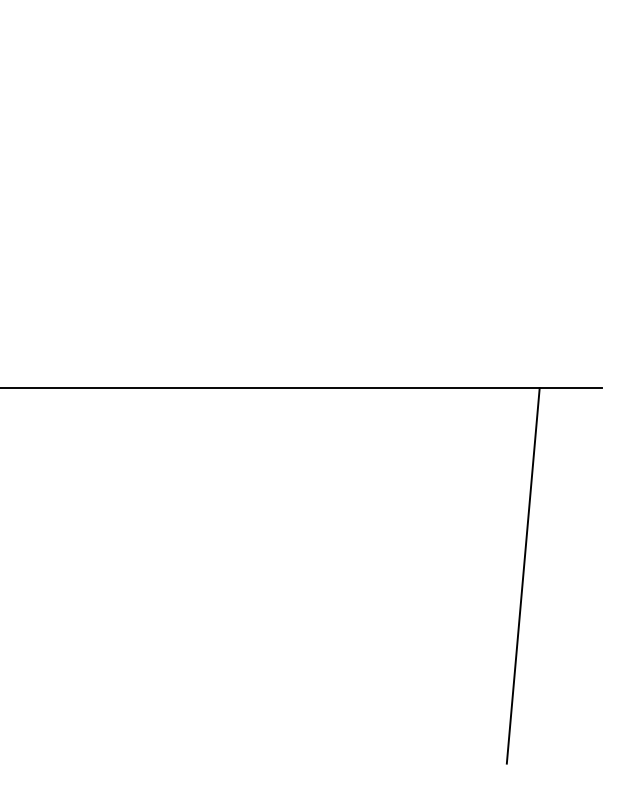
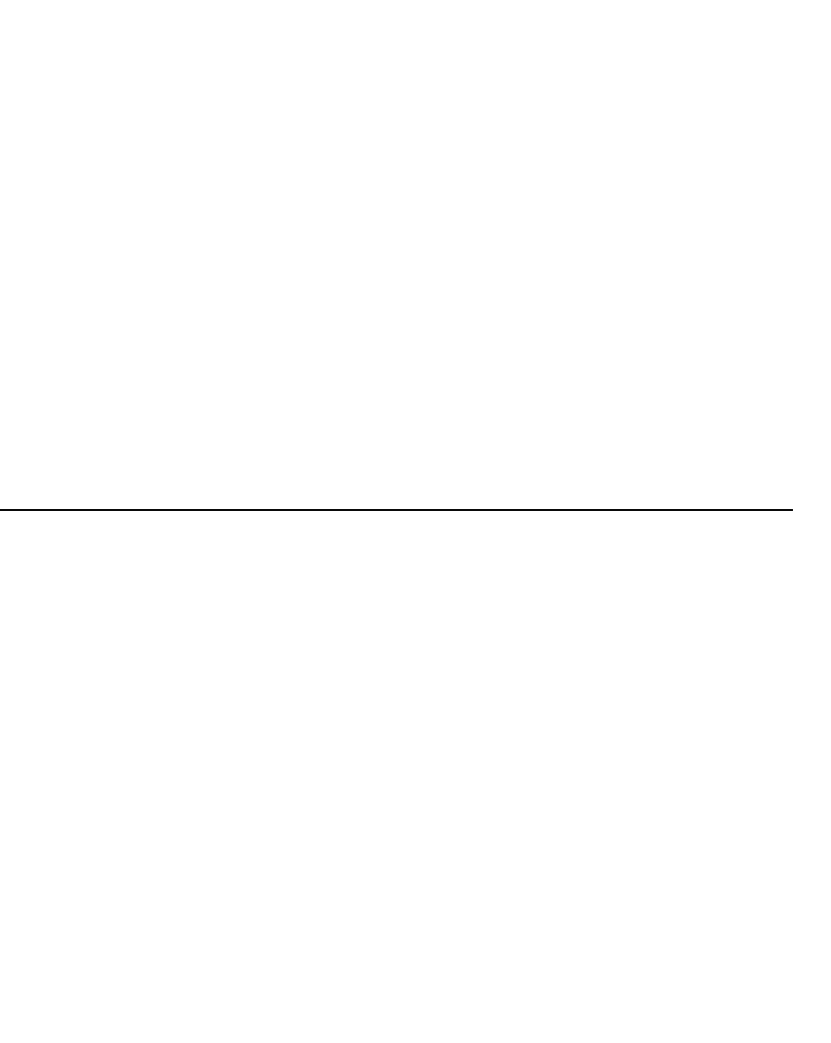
line: (522, 575) -> (687, 756), removed

